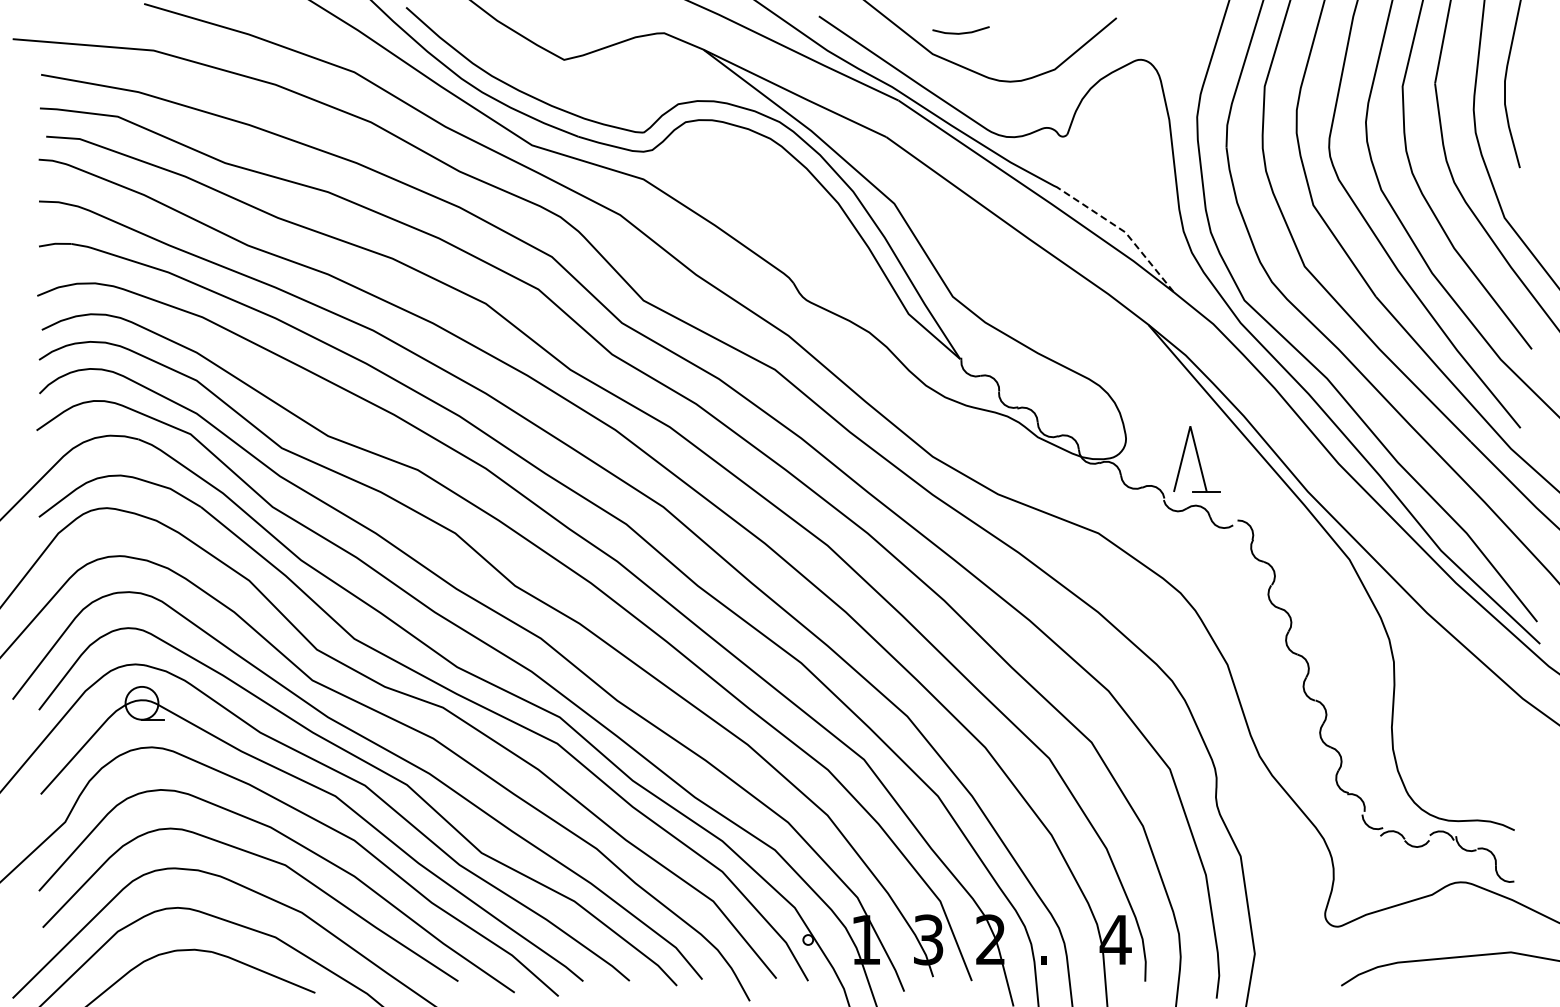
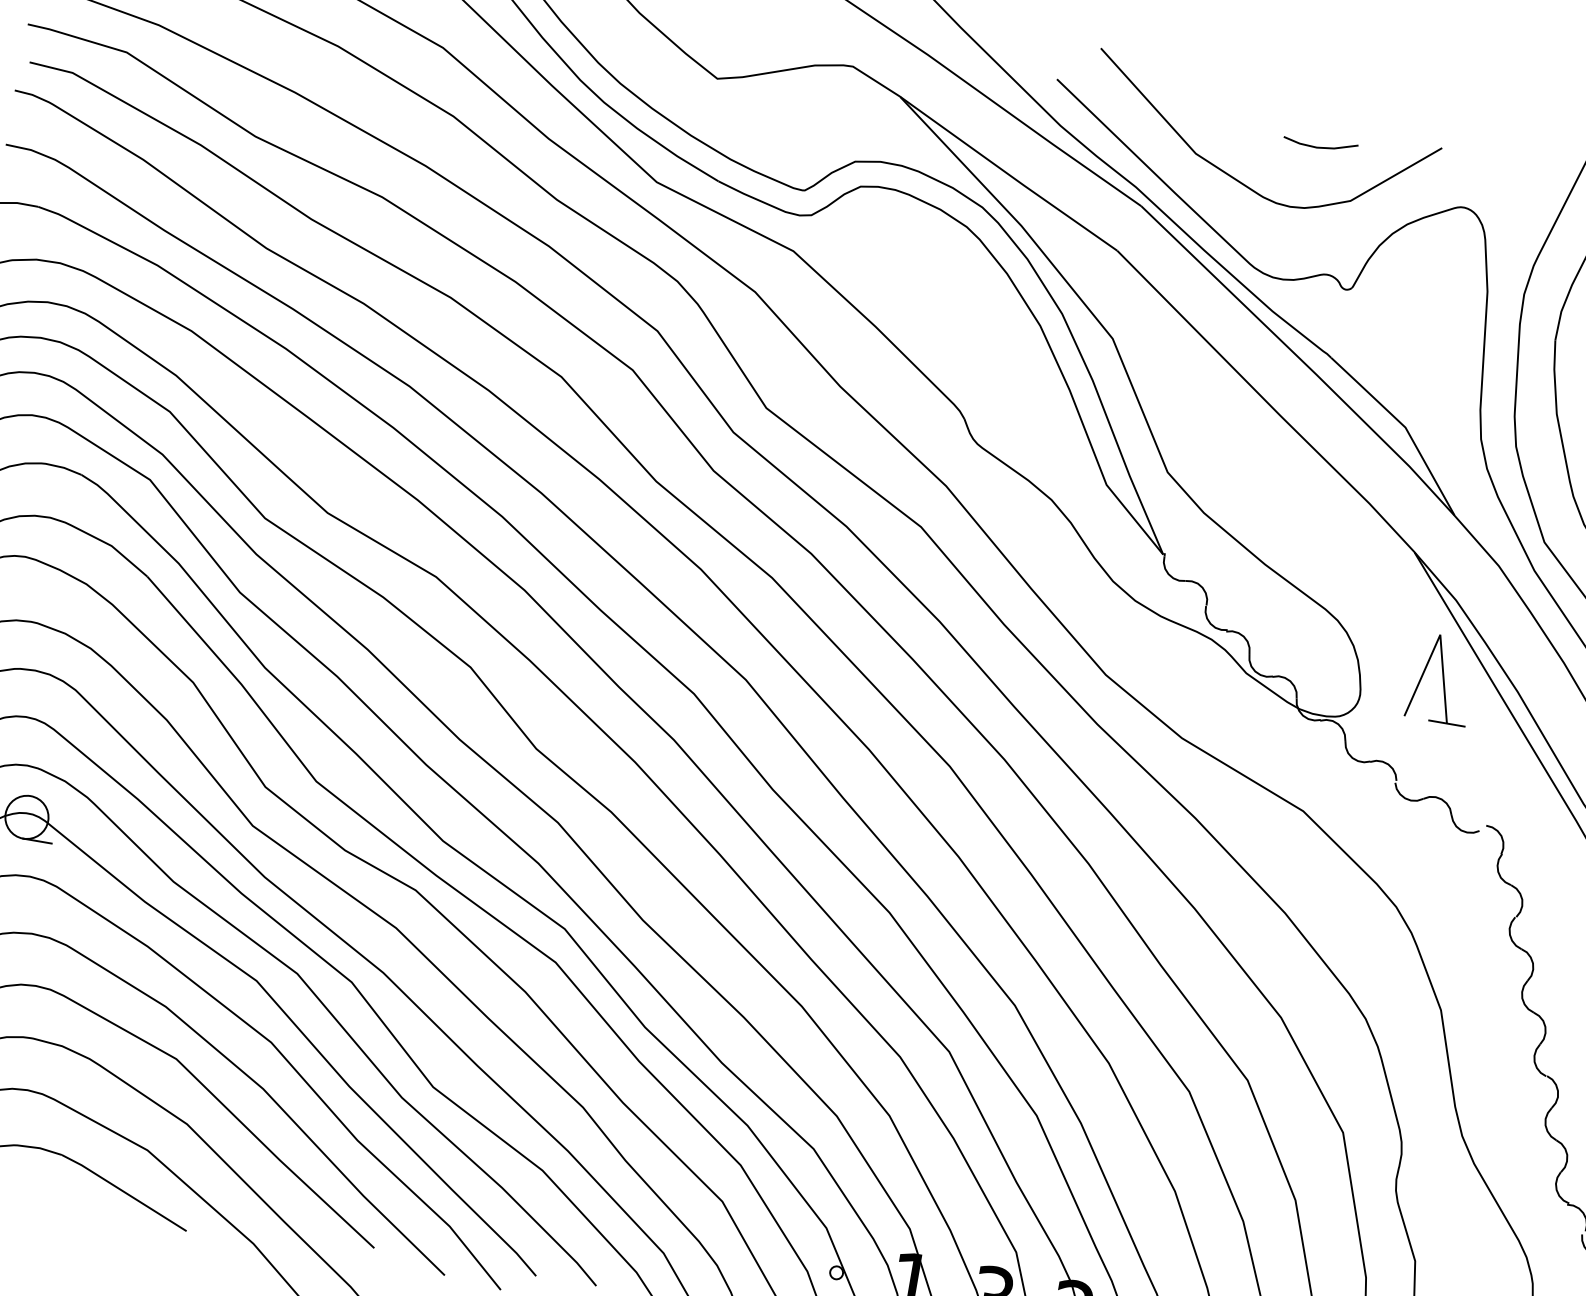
line: (960, 32) -> (1319, 146), moved
line: (1124, 231) -> (1404, 426), dashed -> solid
part: (1196, 459) -> (1440, 679), moved

